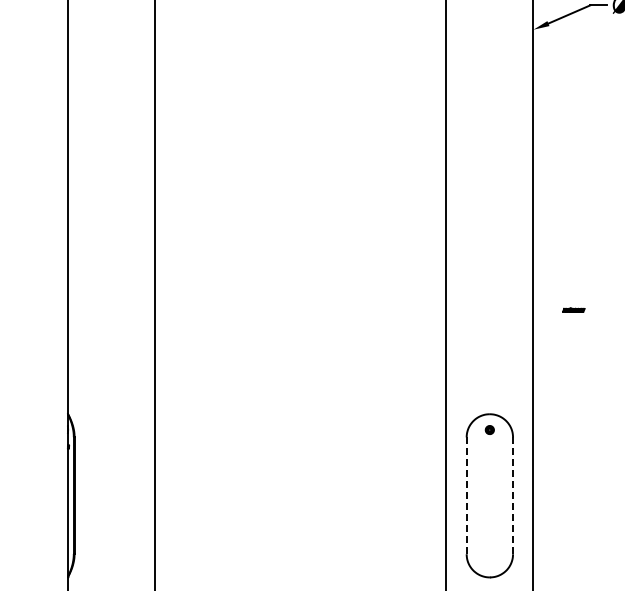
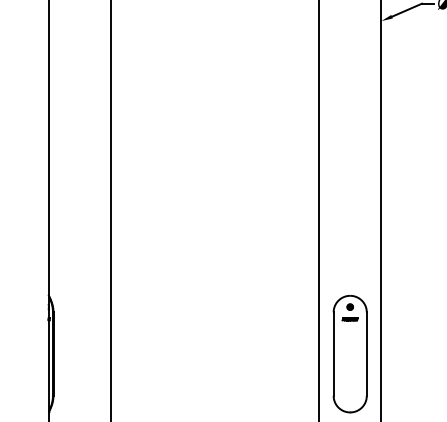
part: (573, 309) -> (349, 318), moved
line: (466, 496) -> (333, 354), dashed -> solid
line: (513, 496) -> (367, 354), dashed -> solid

